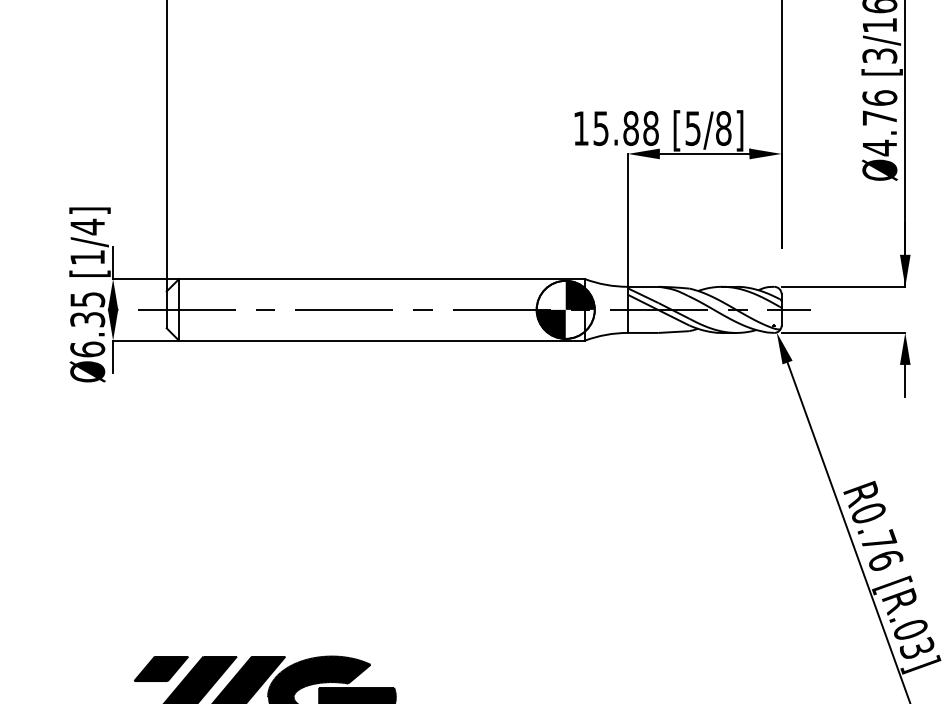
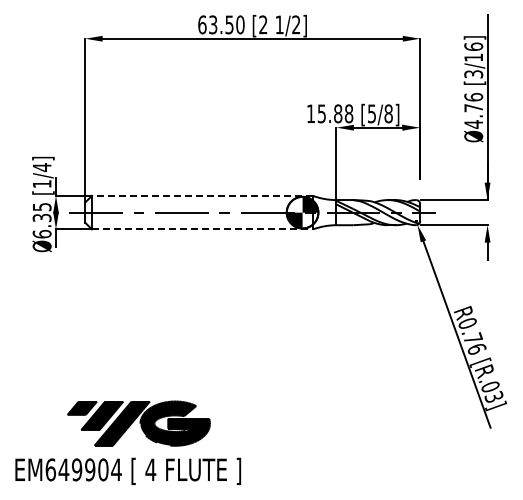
line: (381, 278) -> (202, 195), solid -> dashed
line: (381, 340) -> (202, 229), solid -> dashed

